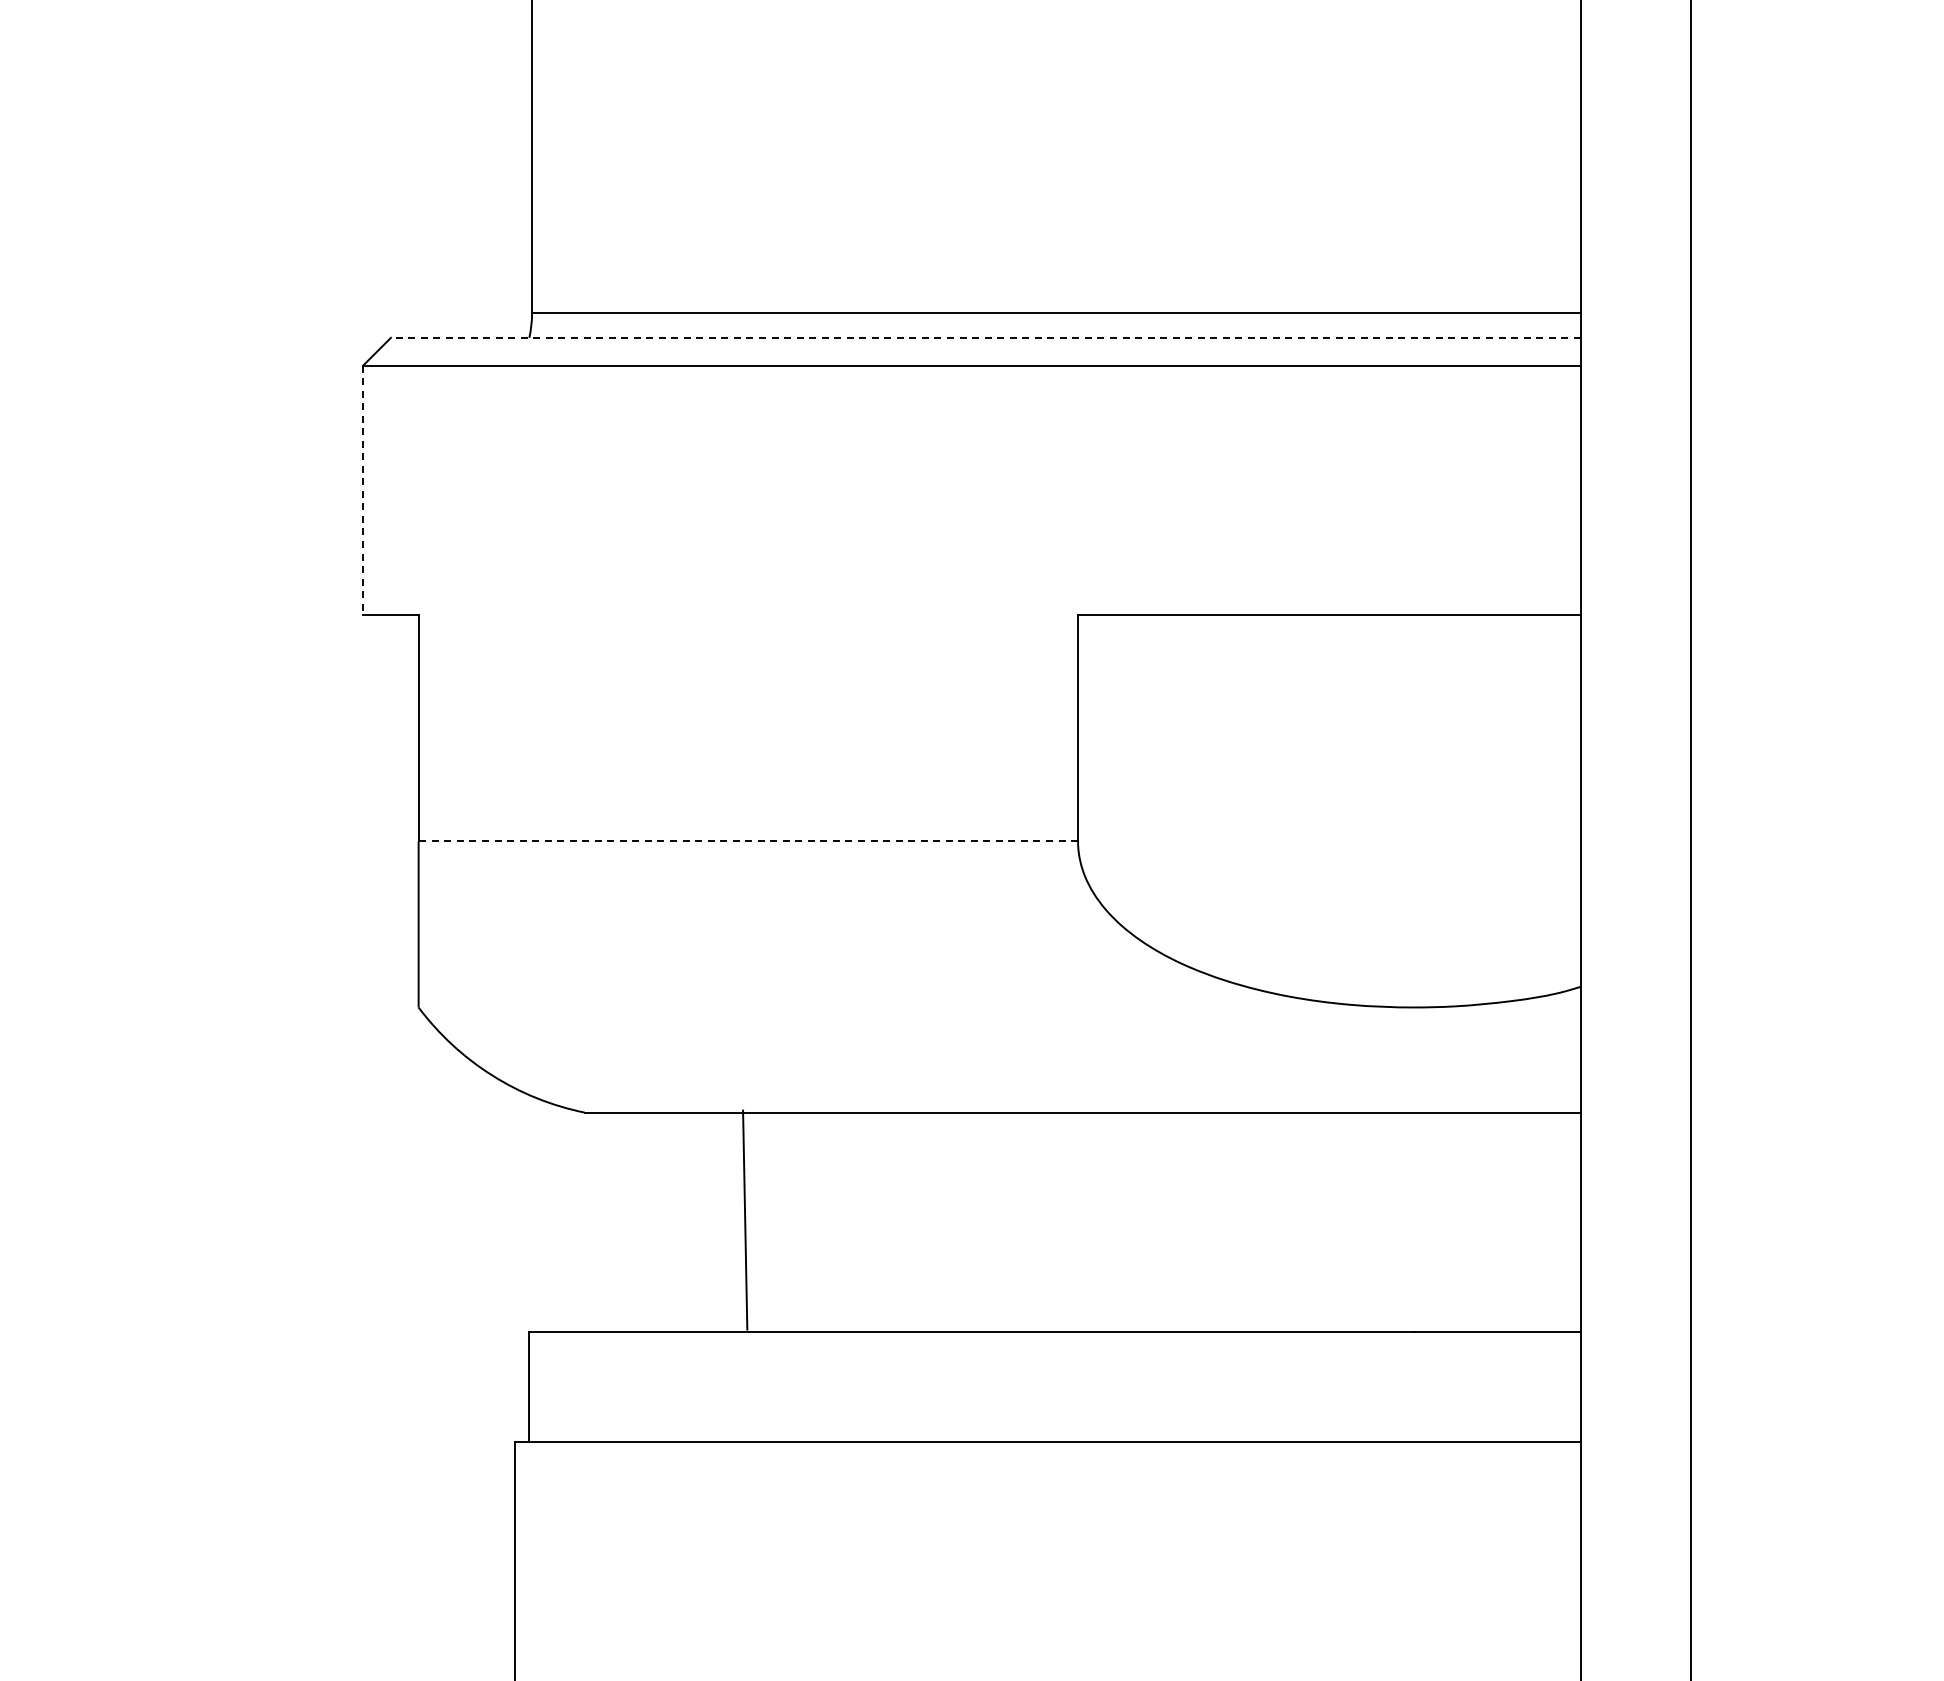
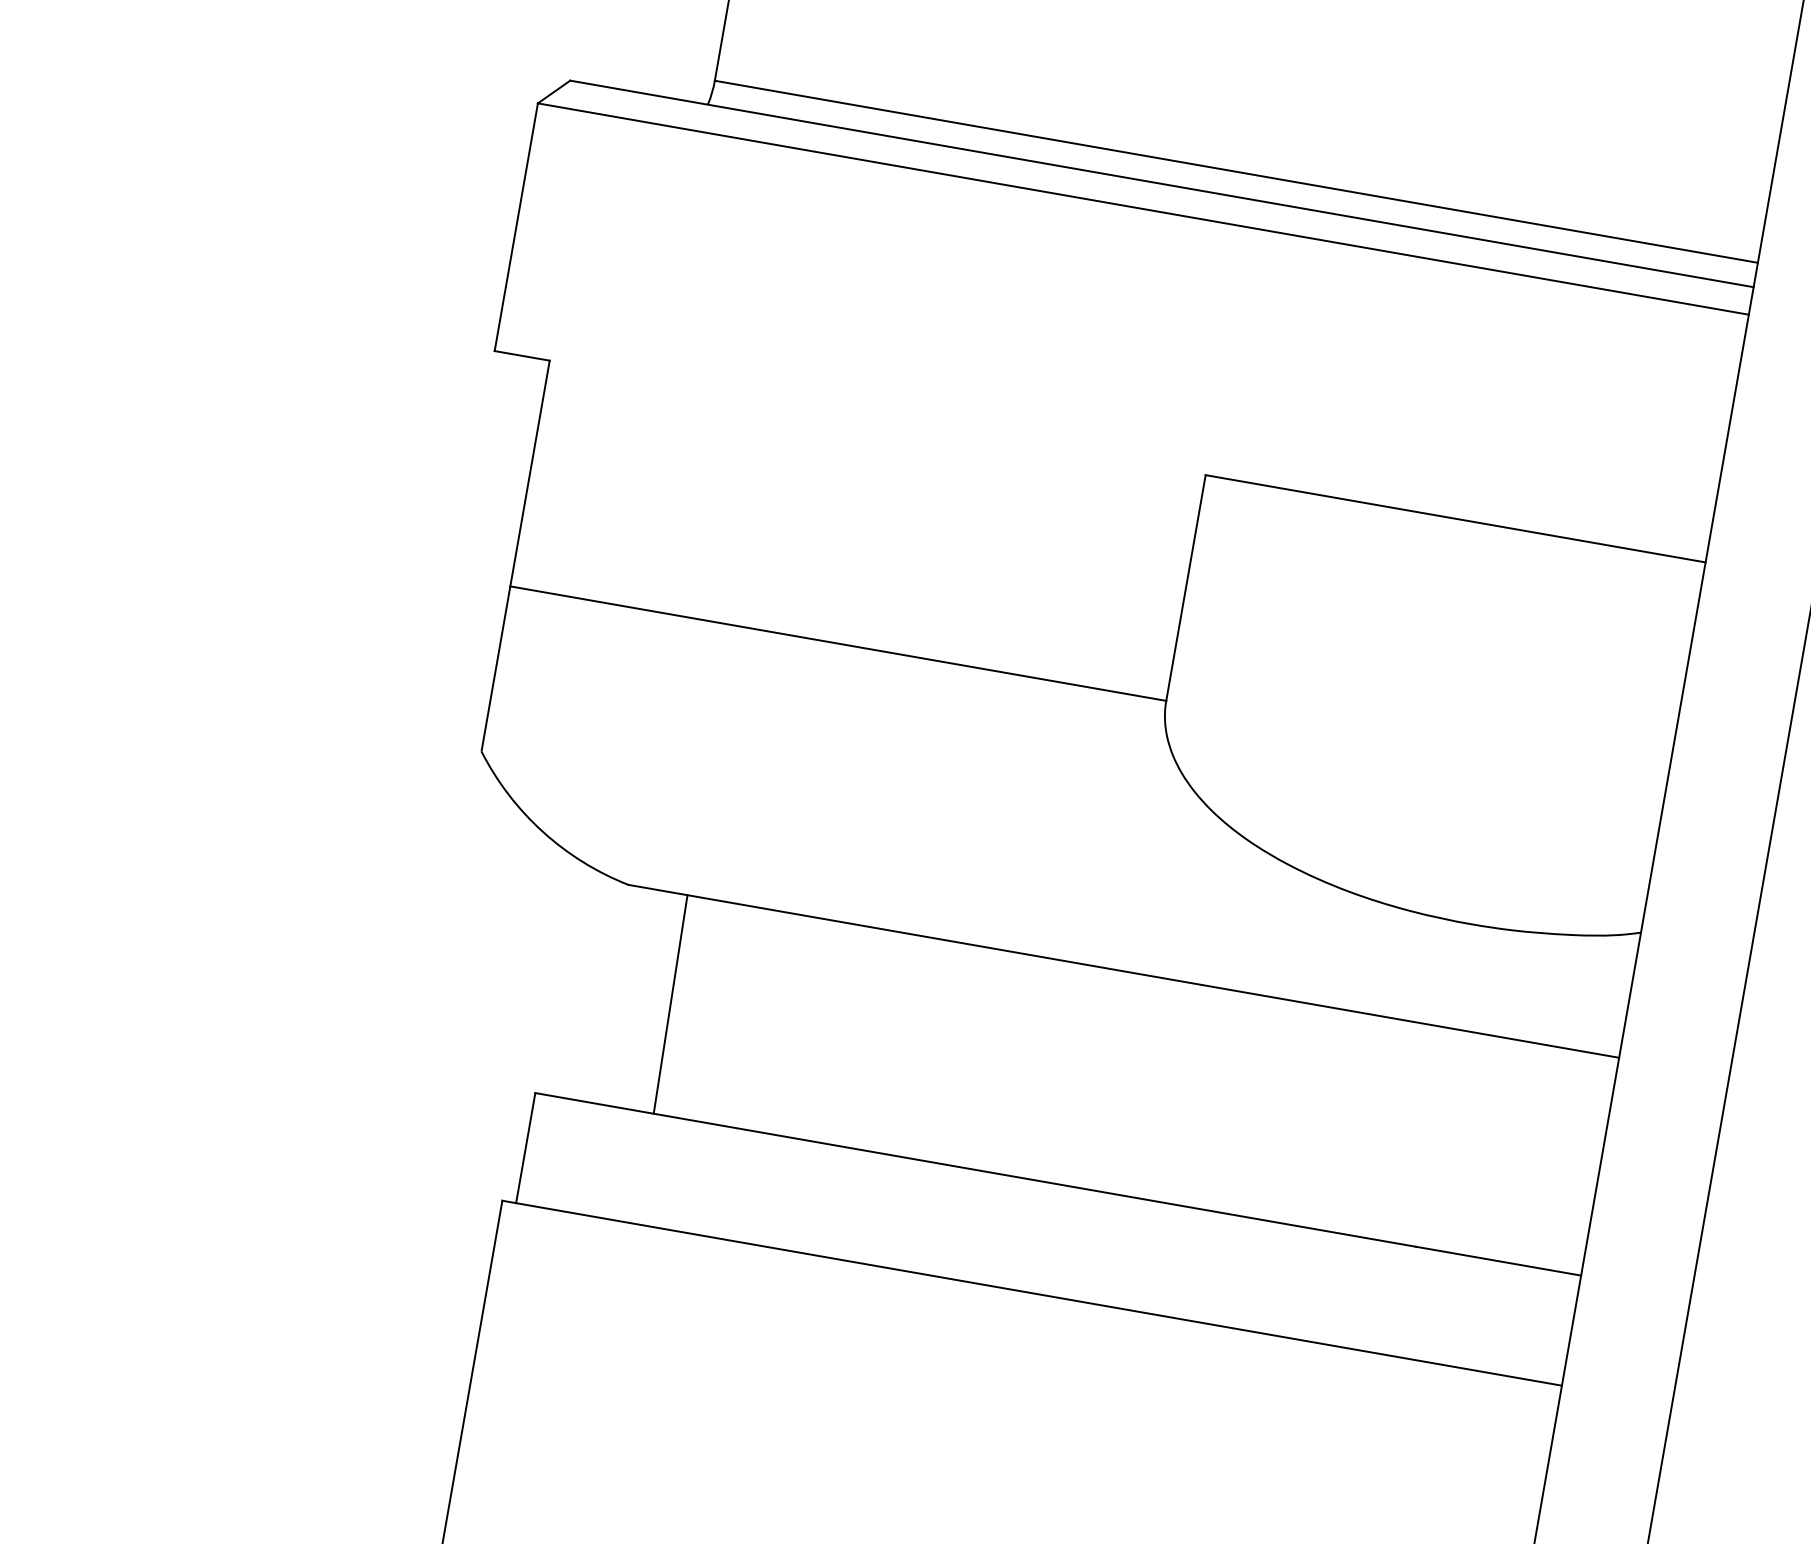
line: (985, 337) -> (1161, 183), dashed -> solid
line: (363, 490) -> (516, 227), dashed -> solid
line: (748, 841) -> (838, 643), dashed -> solid
line: (745, 1219) -> (671, 1003), moved

